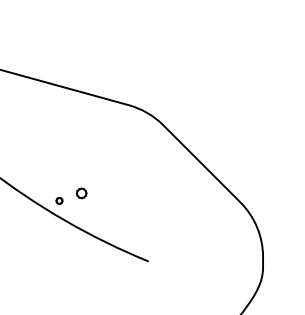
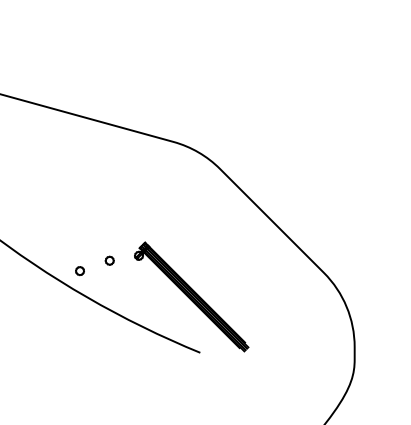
part: (81, 193) -> (109, 260), size x0.62
part: (142, 219) -> (191, 296), added

